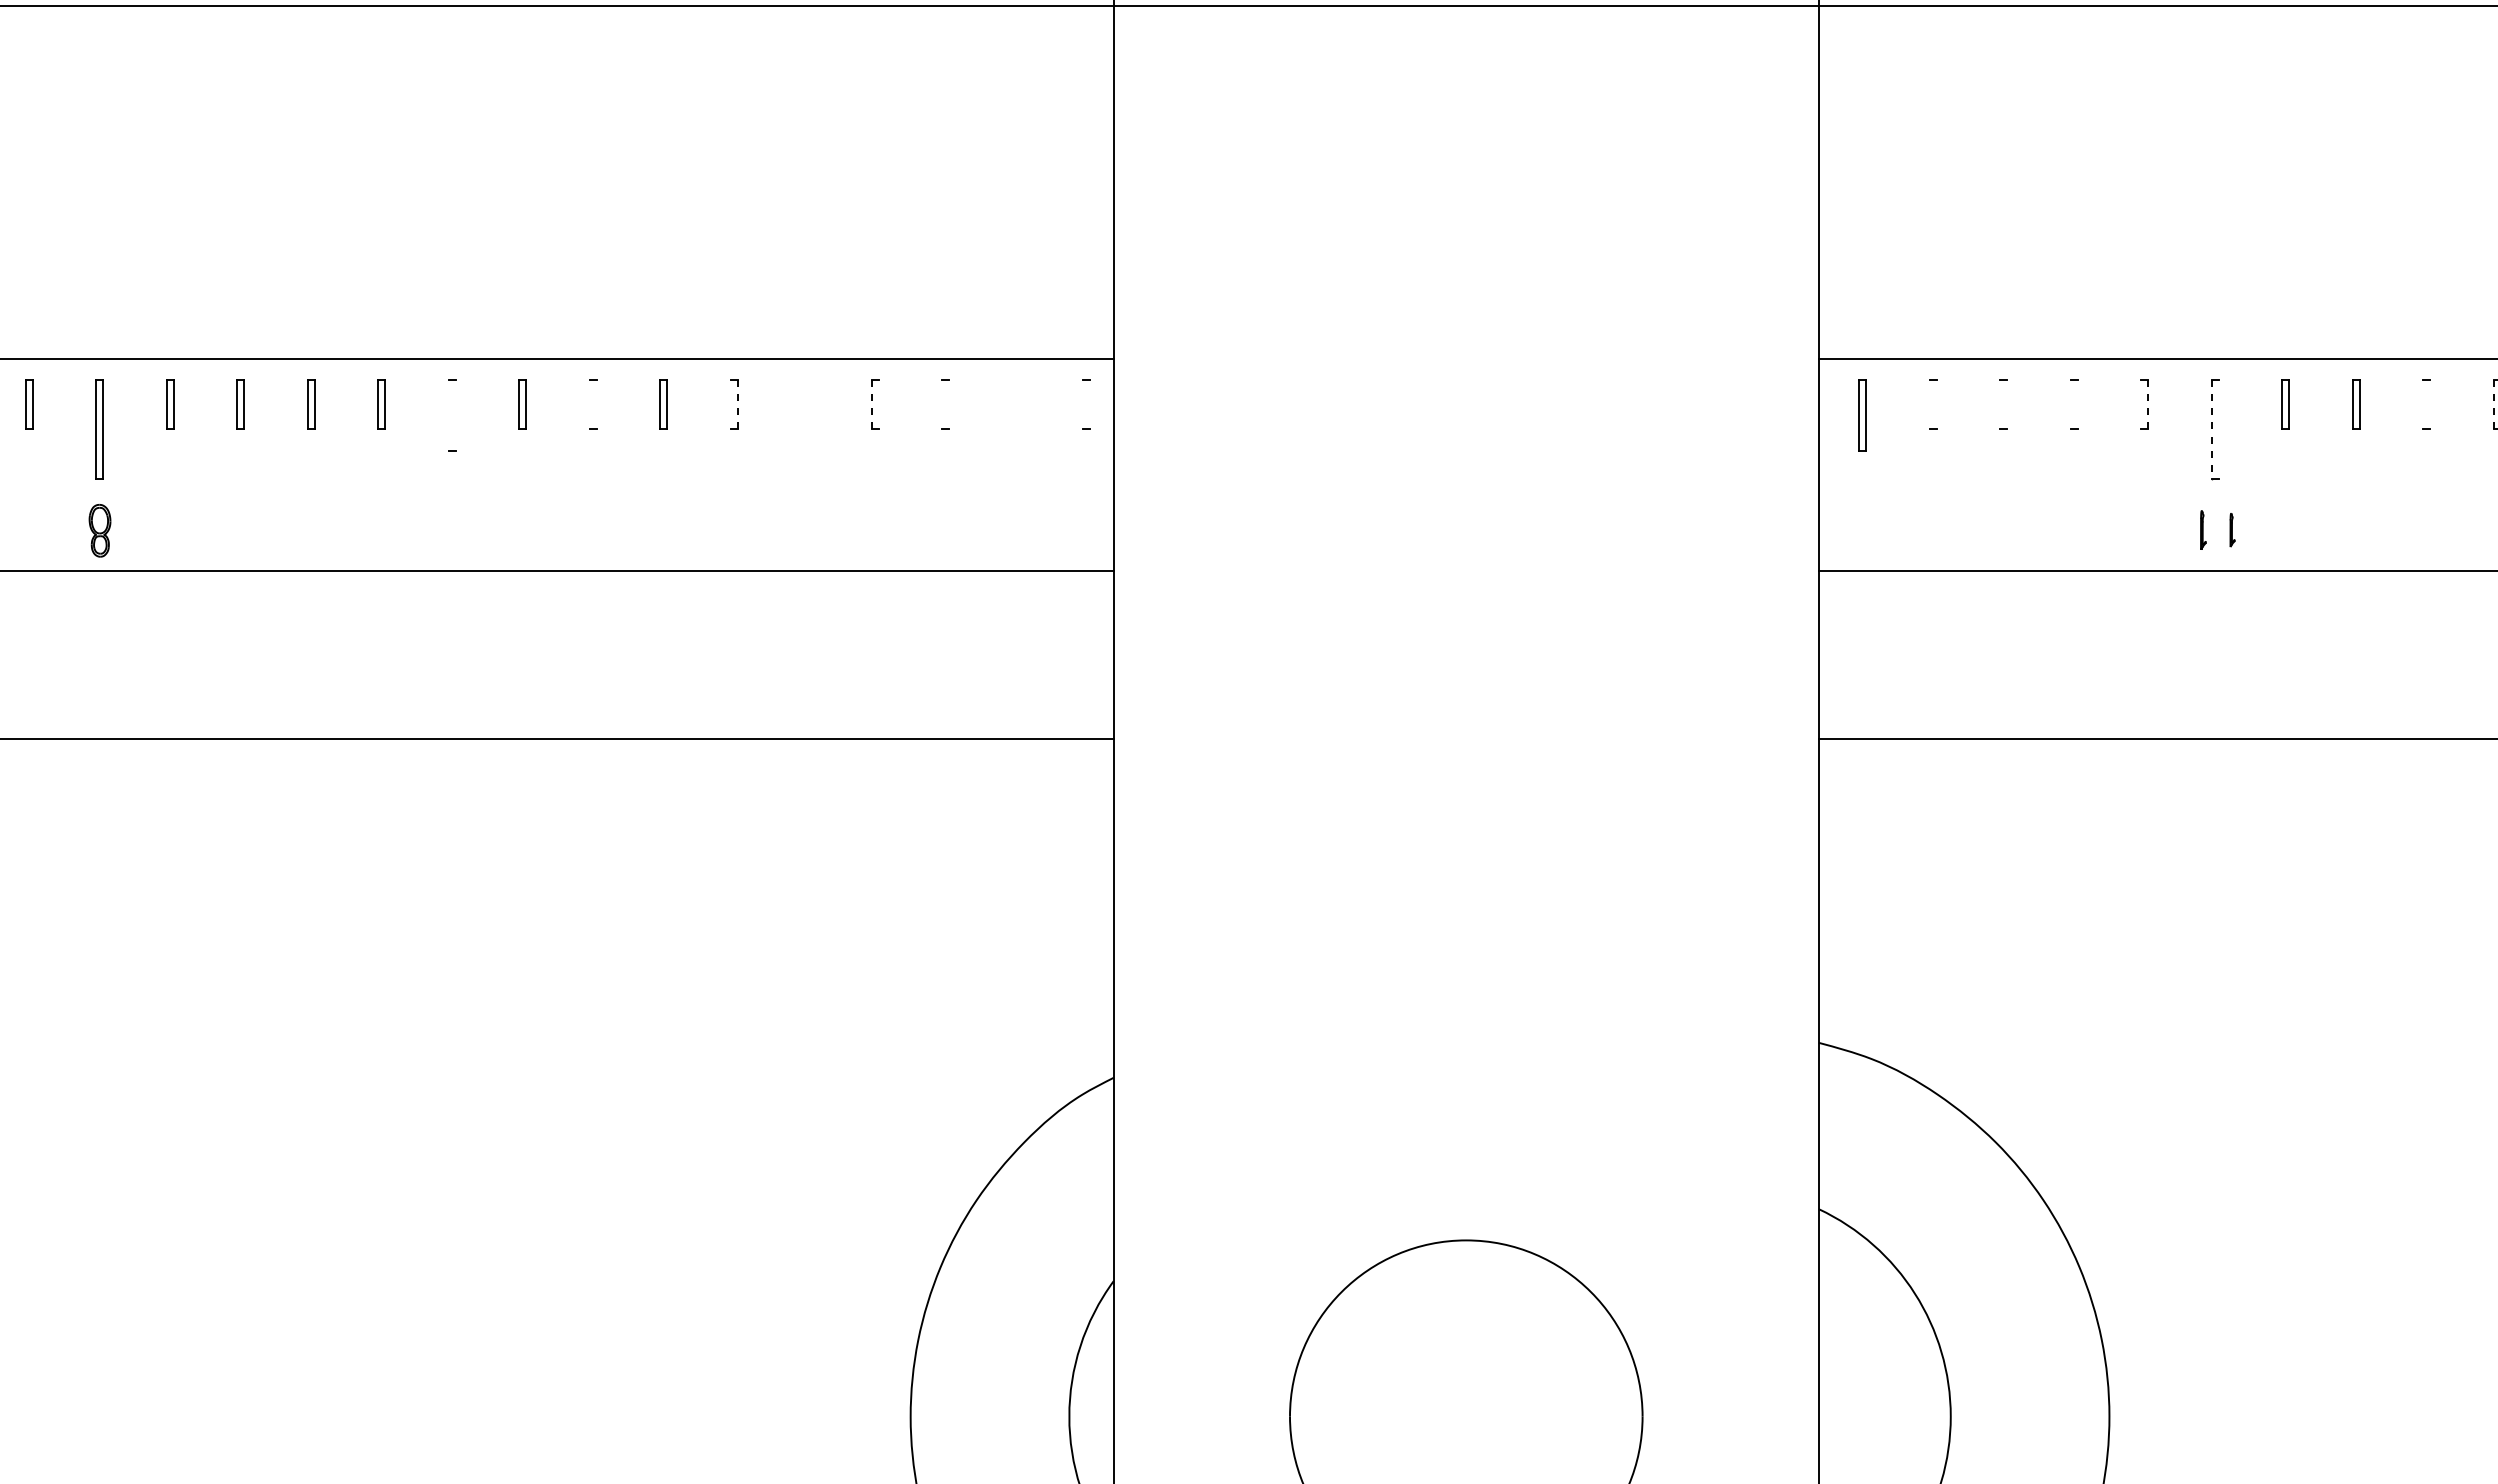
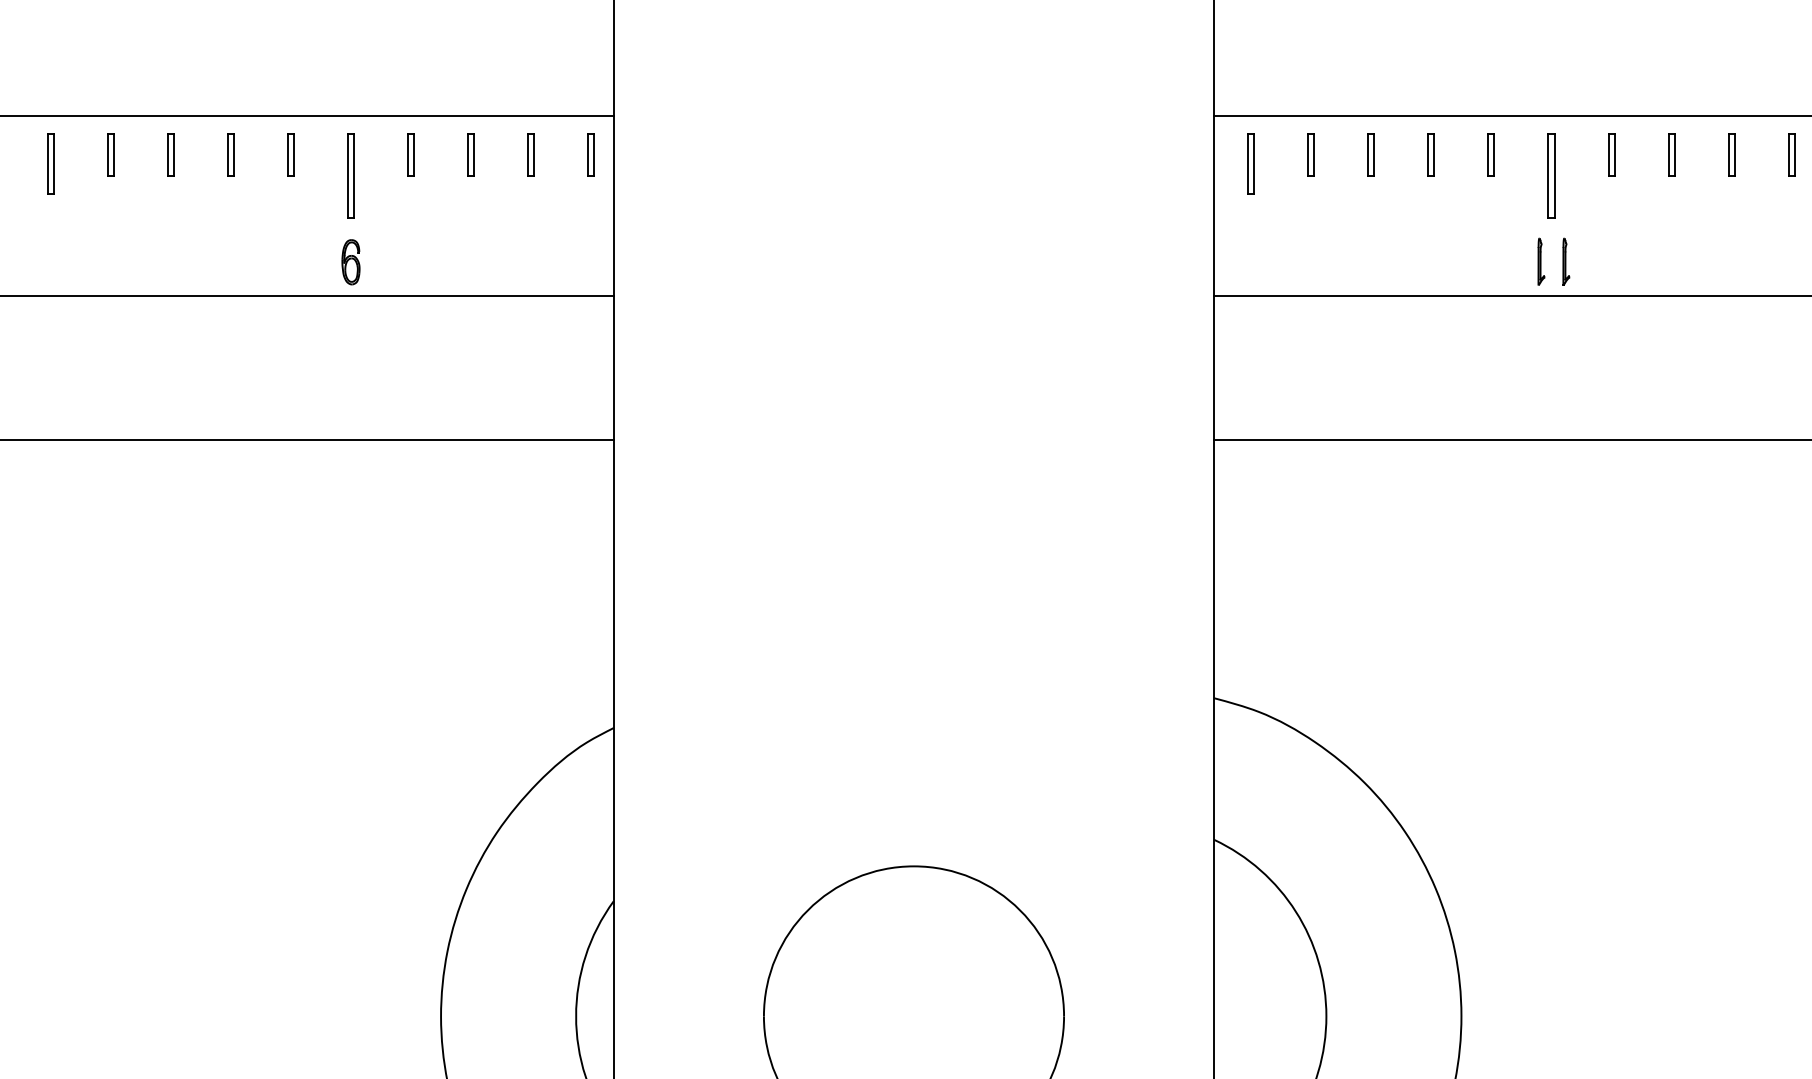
line: (589, 404) -> (167, 154), added
line: (596, 404) -> (173, 154), added
line: (730, 404) -> (287, 154), added
line: (737, 404) -> (293, 154), dashed -> solid
line: (871, 404) -> (407, 154), dashed -> solid
line: (878, 404) -> (413, 154), added
line: (942, 404) -> (468, 154), added
line: (949, 404) -> (474, 154), added
part: (1016, 404) -> (531, 154), added
line: (1083, 404) -> (588, 154), added
line: (1090, 404) -> (594, 154), added
line: (1929, 404) -> (1308, 154), added
line: (1936, 404) -> (1314, 154), added
line: (2000, 404) -> (1368, 154), added
line: (2007, 404) -> (1374, 154), added
line: (2070, 404) -> (1428, 154), added
line: (2077, 404) -> (1434, 154), added
line: (2141, 404) -> (1488, 154), added
line: (2148, 404) -> (1494, 154), dashed -> solid
line: (2423, 404) -> (1728, 154), added
line: (2430, 404) -> (1734, 154), added
line: (2493, 404) -> (1788, 154), dashed -> solid
line: (448, 415) -> (47, 164), added
line: (455, 415) -> (53, 164), added
part: (804, 429) -> (350, 176), added
line: (2211, 429) -> (1548, 176), dashed -> solid
line: (2218, 429) -> (1554, 176), added
part: (2203, 529) -> (1541, 261), size x1.43
part: (2232, 529) -> (1566, 261), size x1.67
part: (804, 530) -> (350, 262), added

